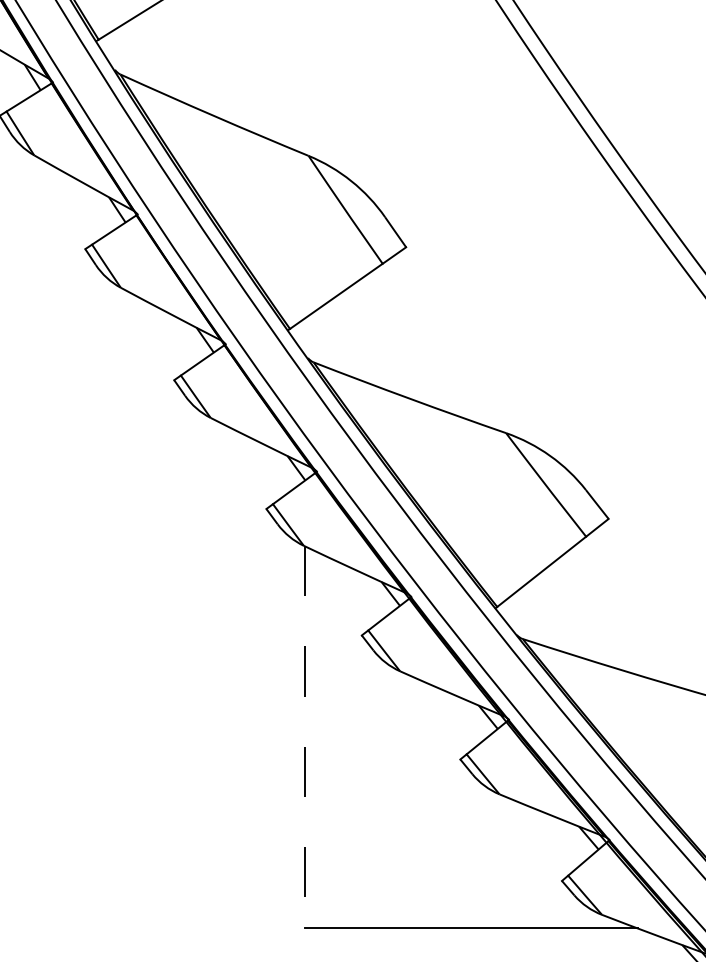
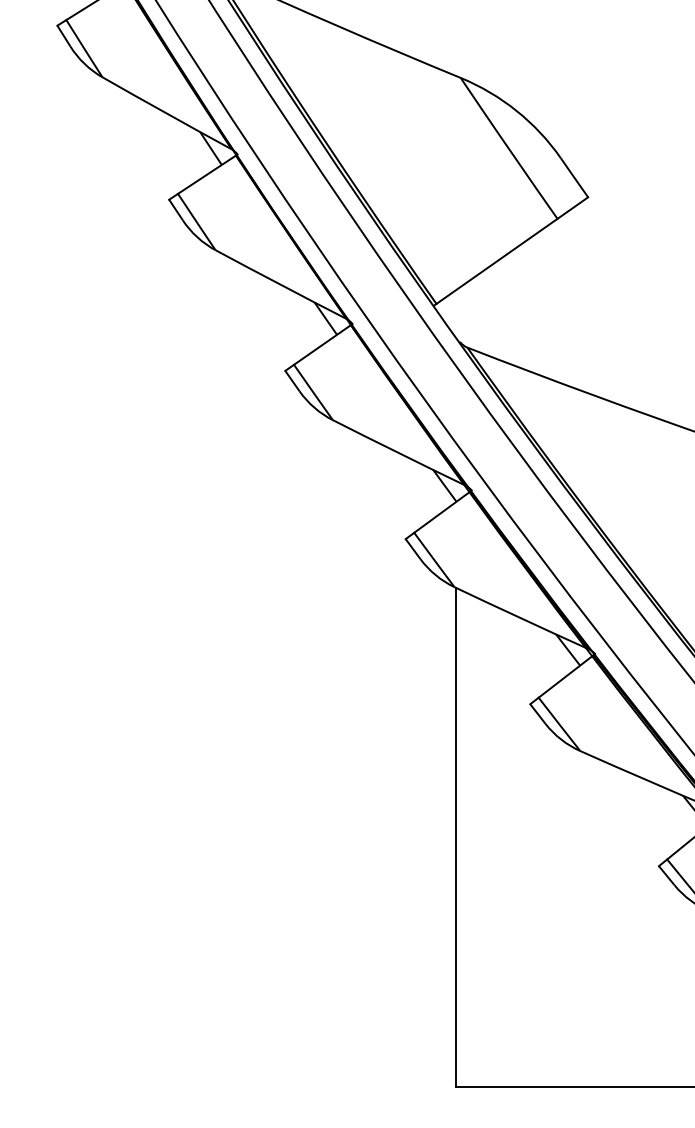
line: (304, 737) -> (455, 837), dashed -> solid

